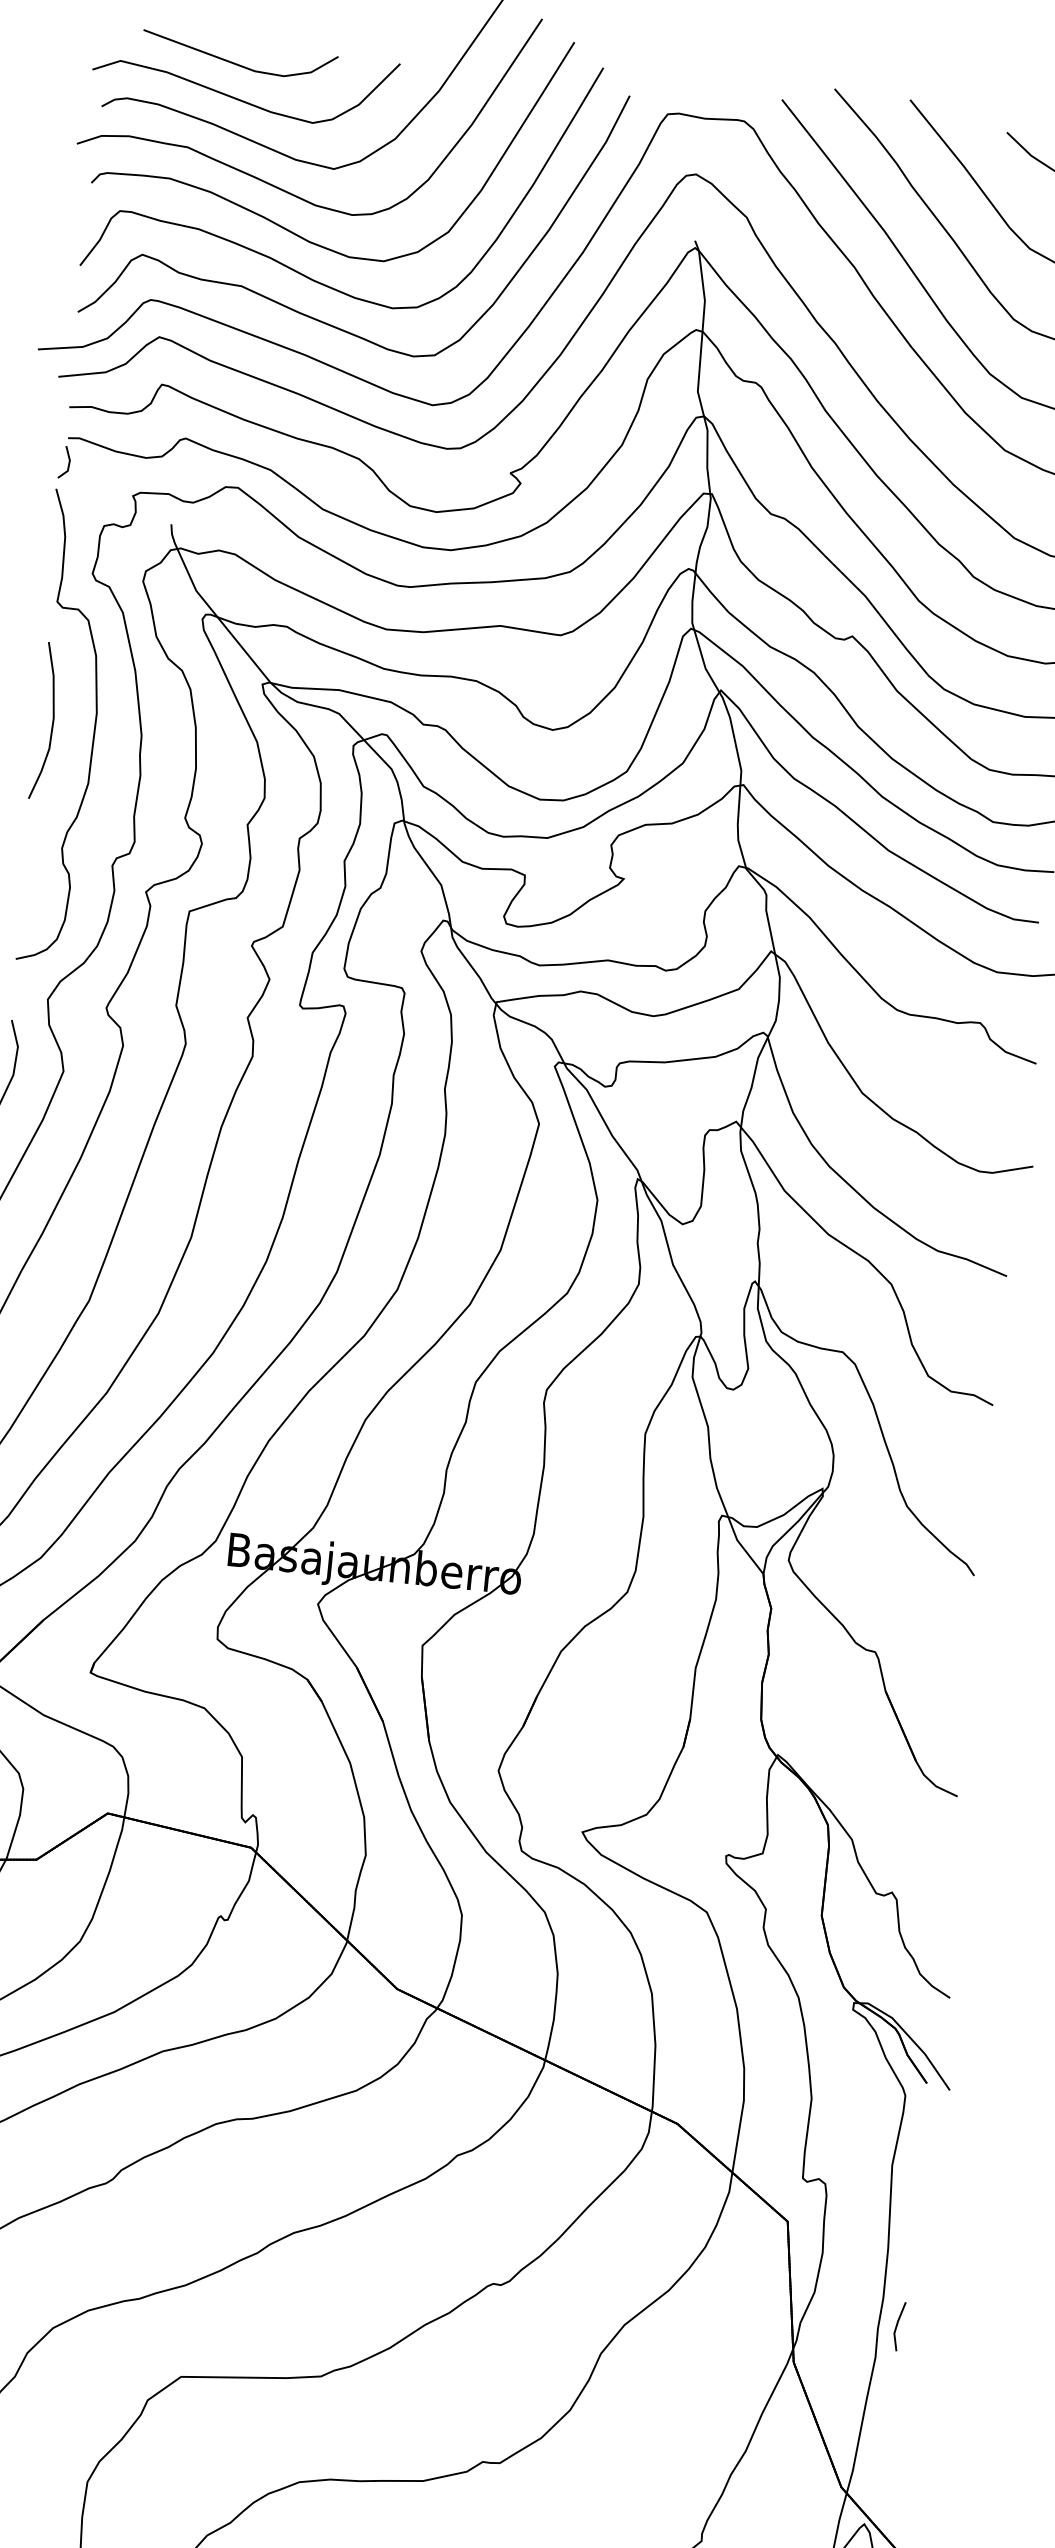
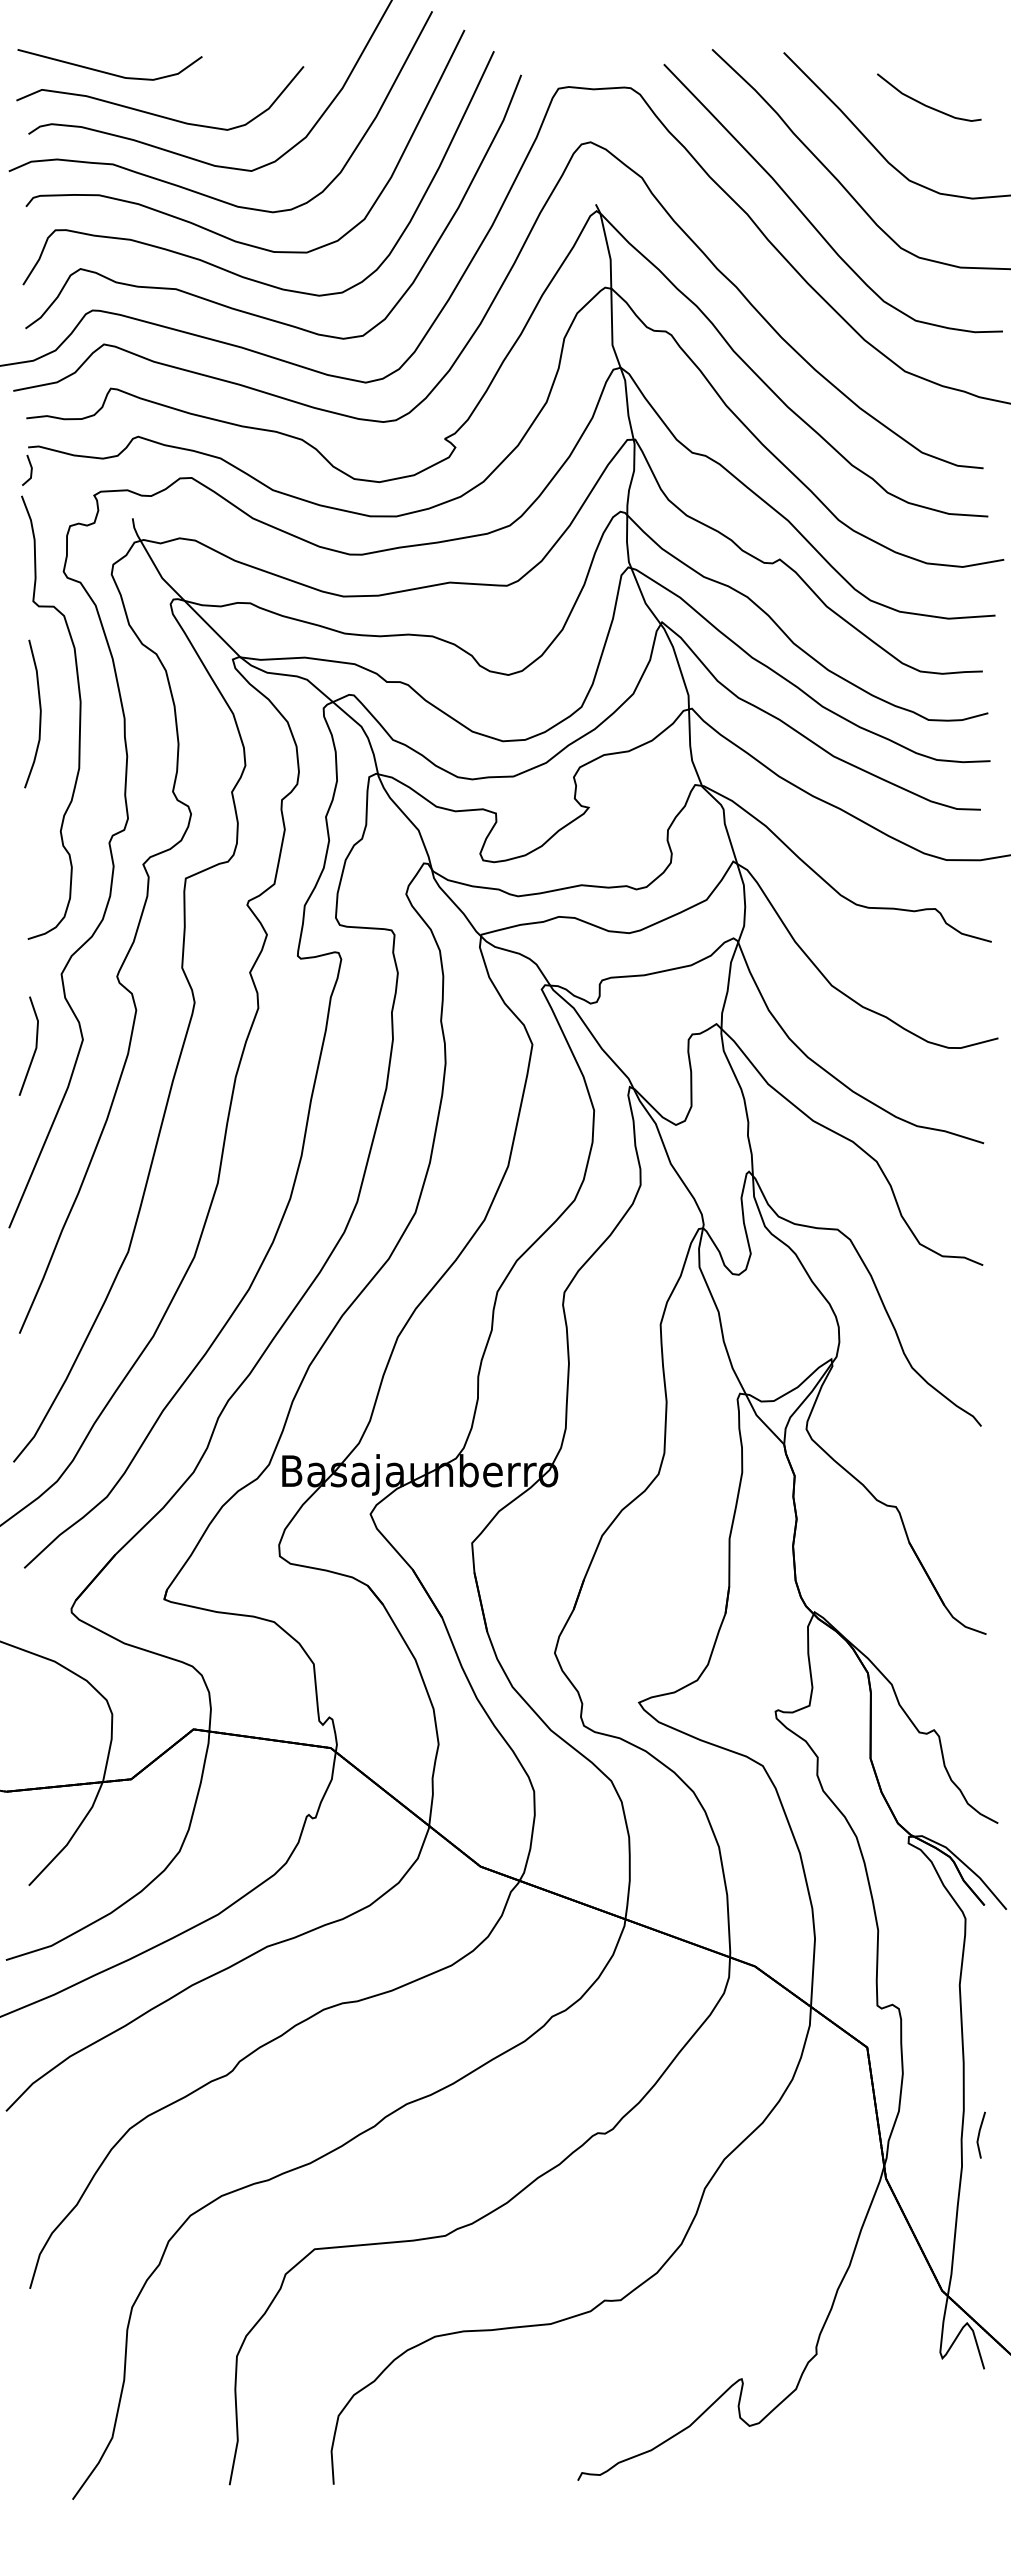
part: (238, 63) -> (109, 72), moved

